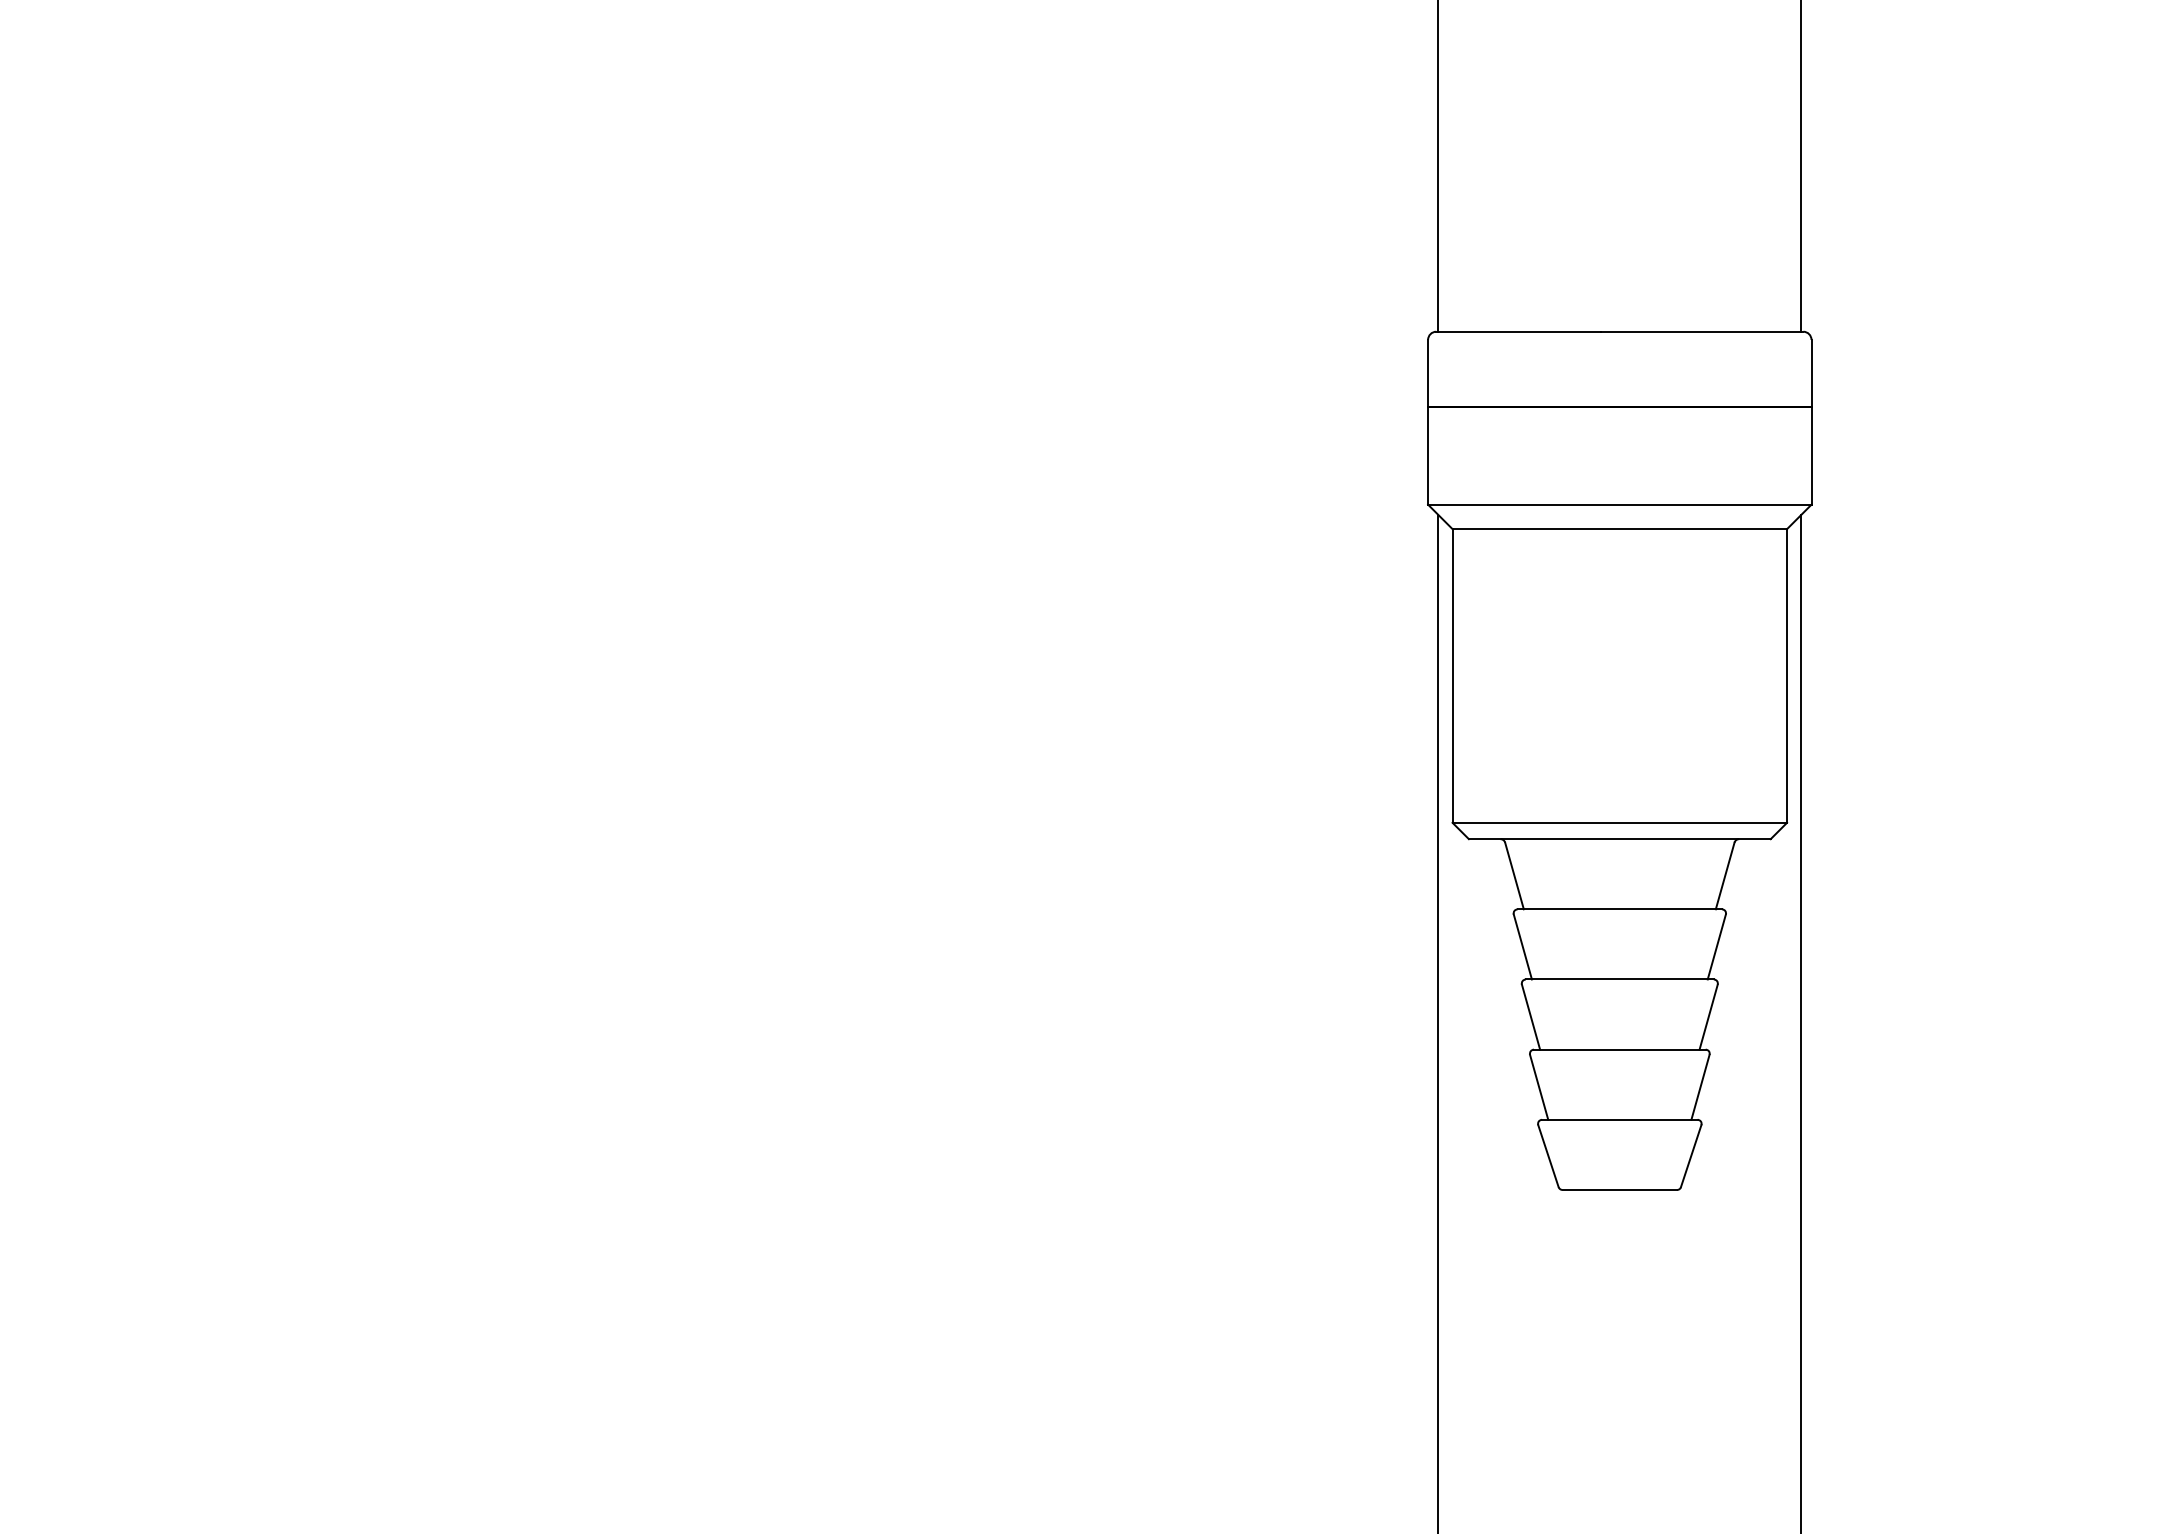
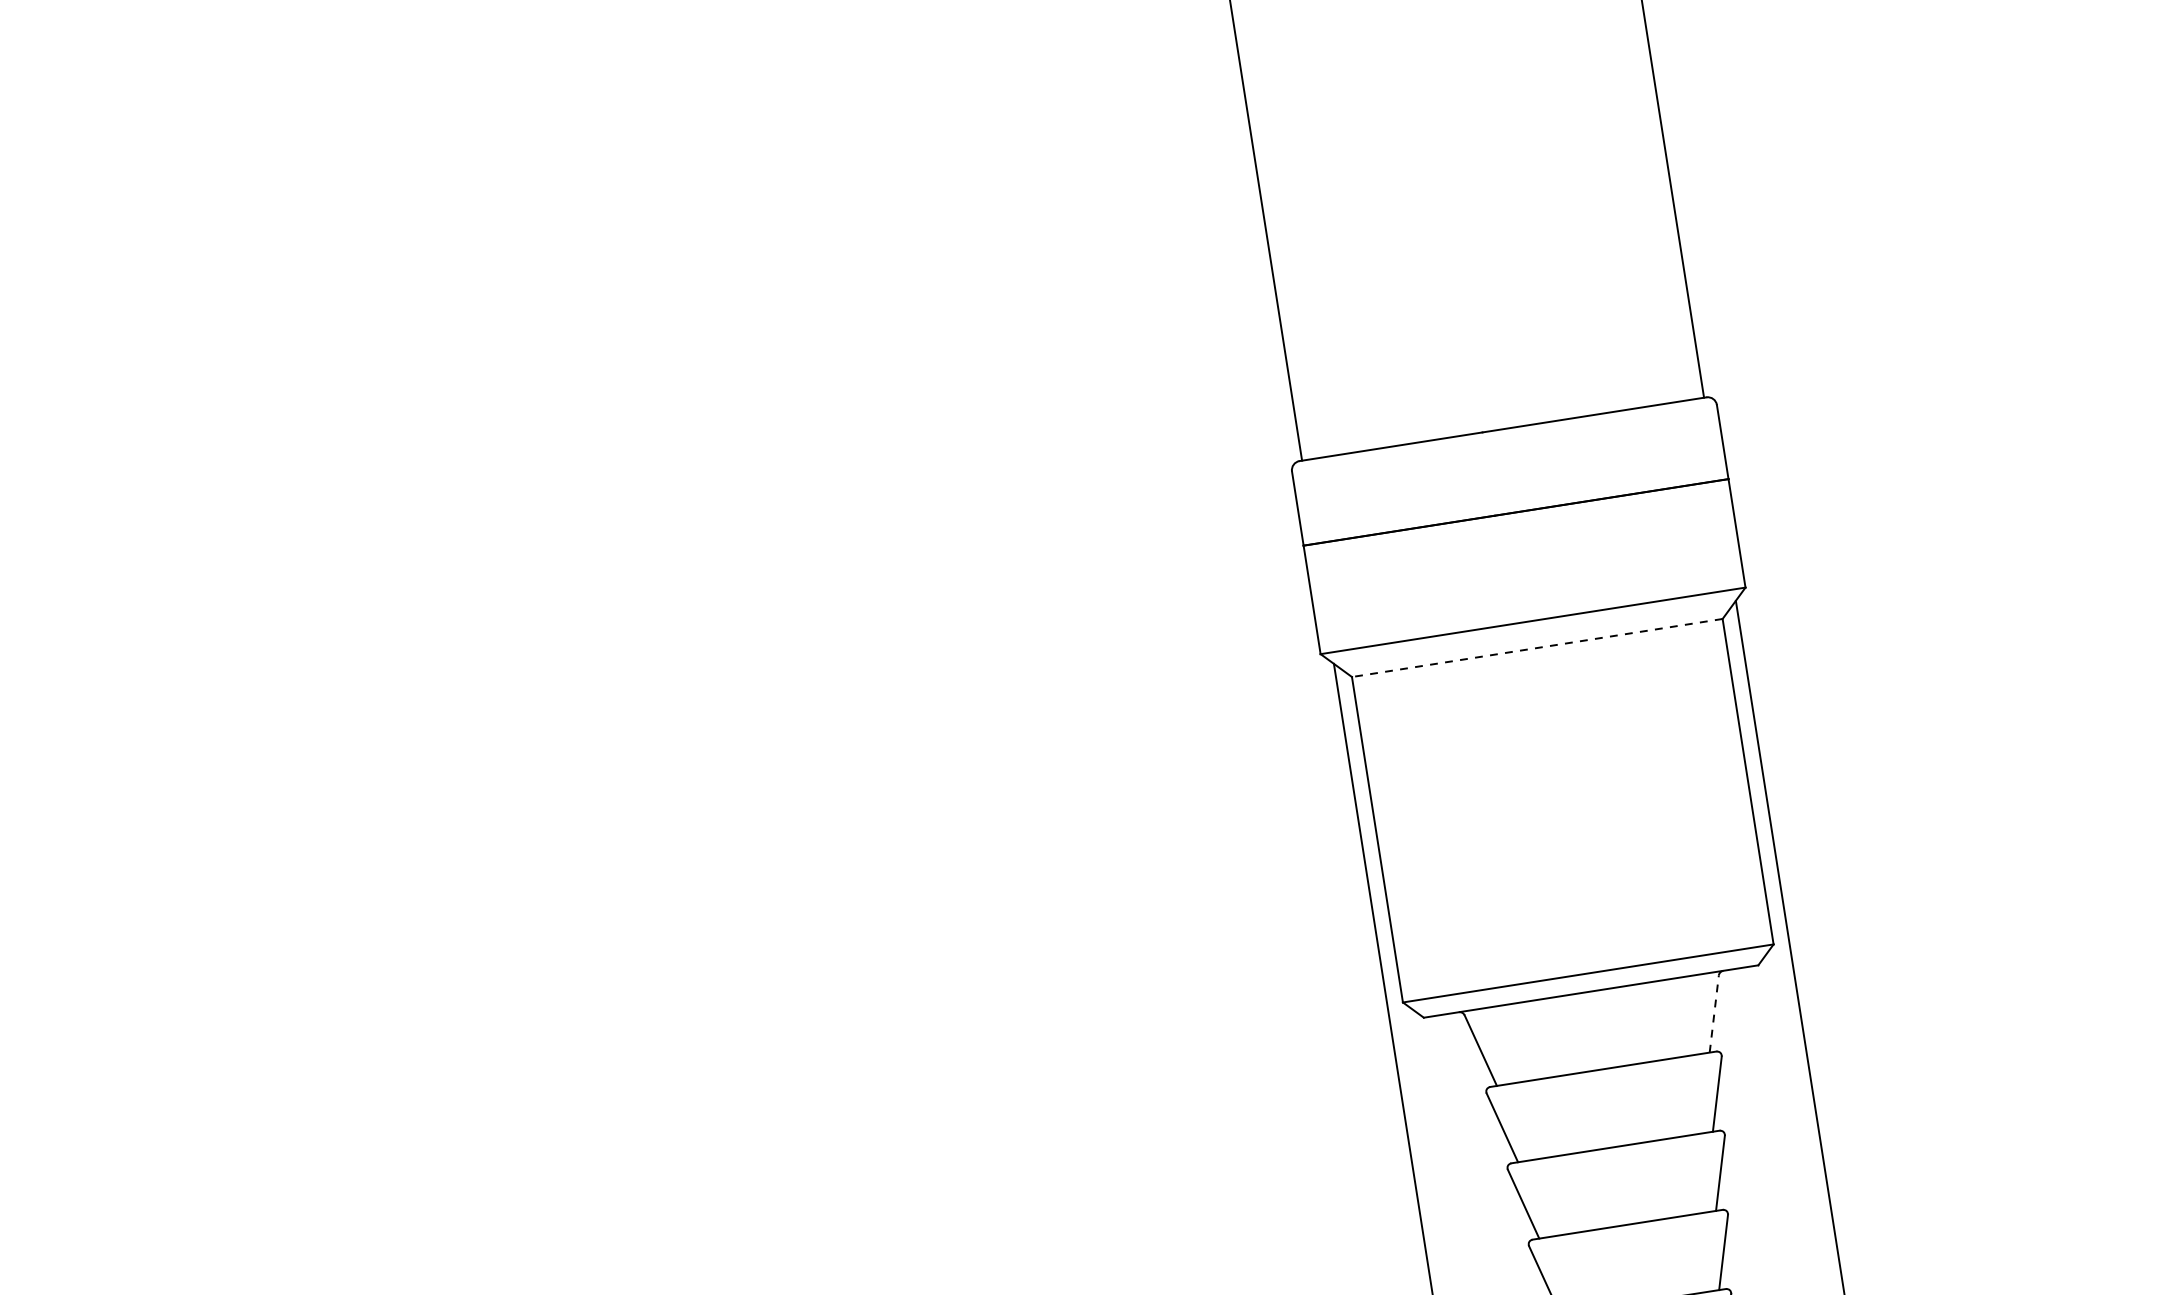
line: (1619, 529) -> (1537, 648), solid -> dashed
line: (1725, 876) -> (1714, 1014), solid -> dashed

